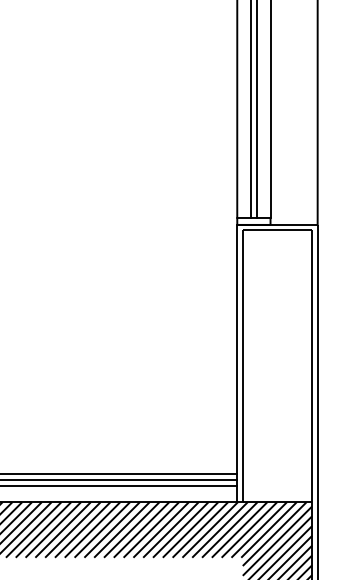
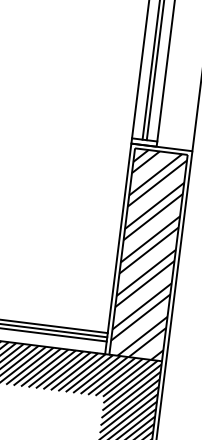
hatch: (277, 366) -> (148, 254), added

